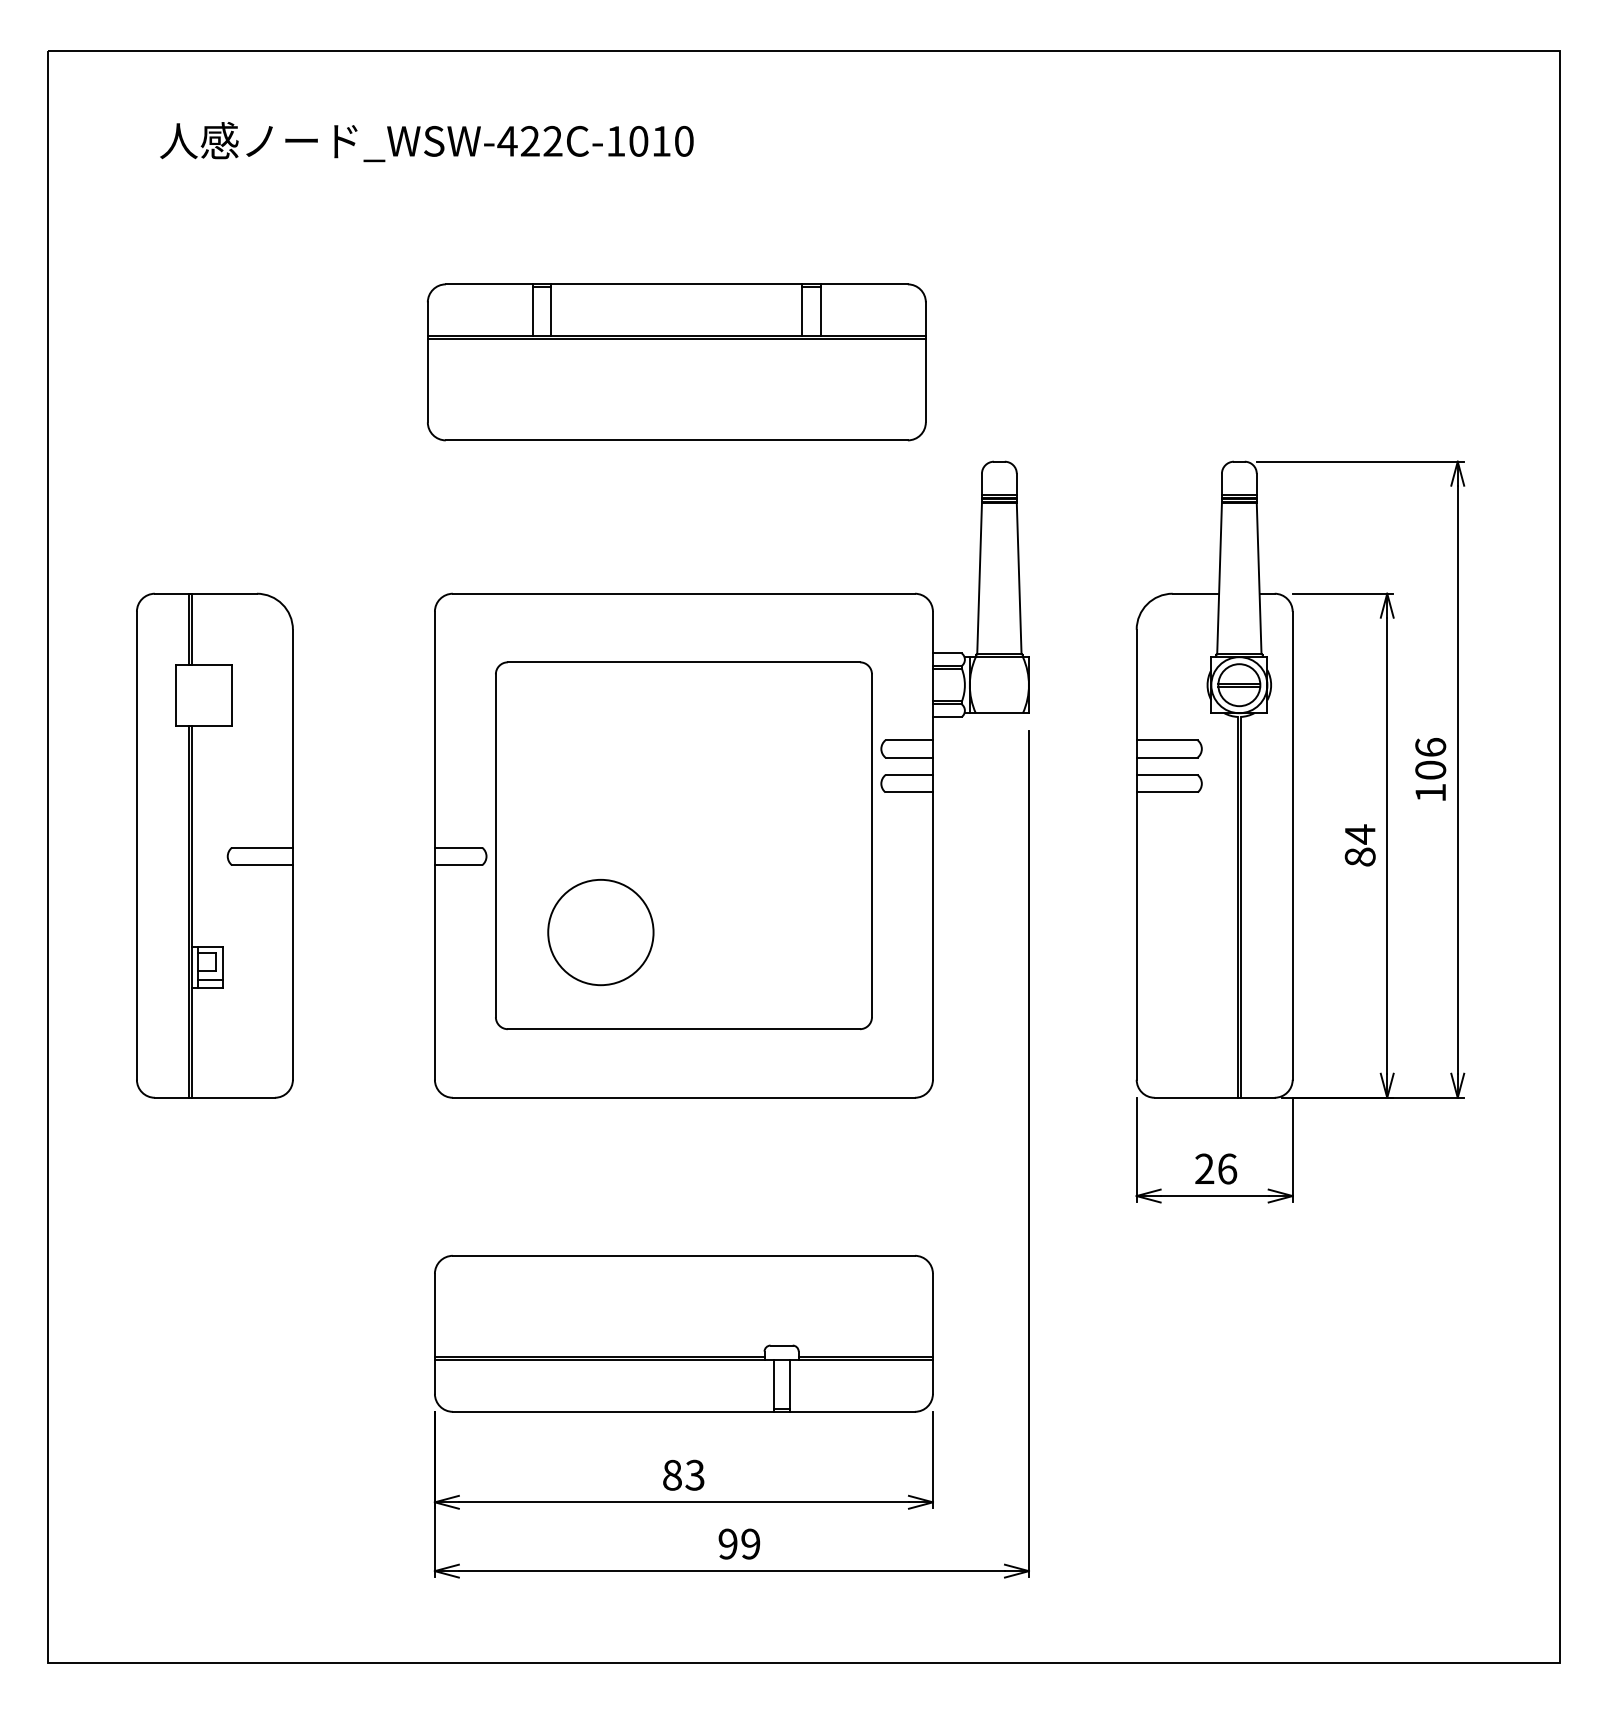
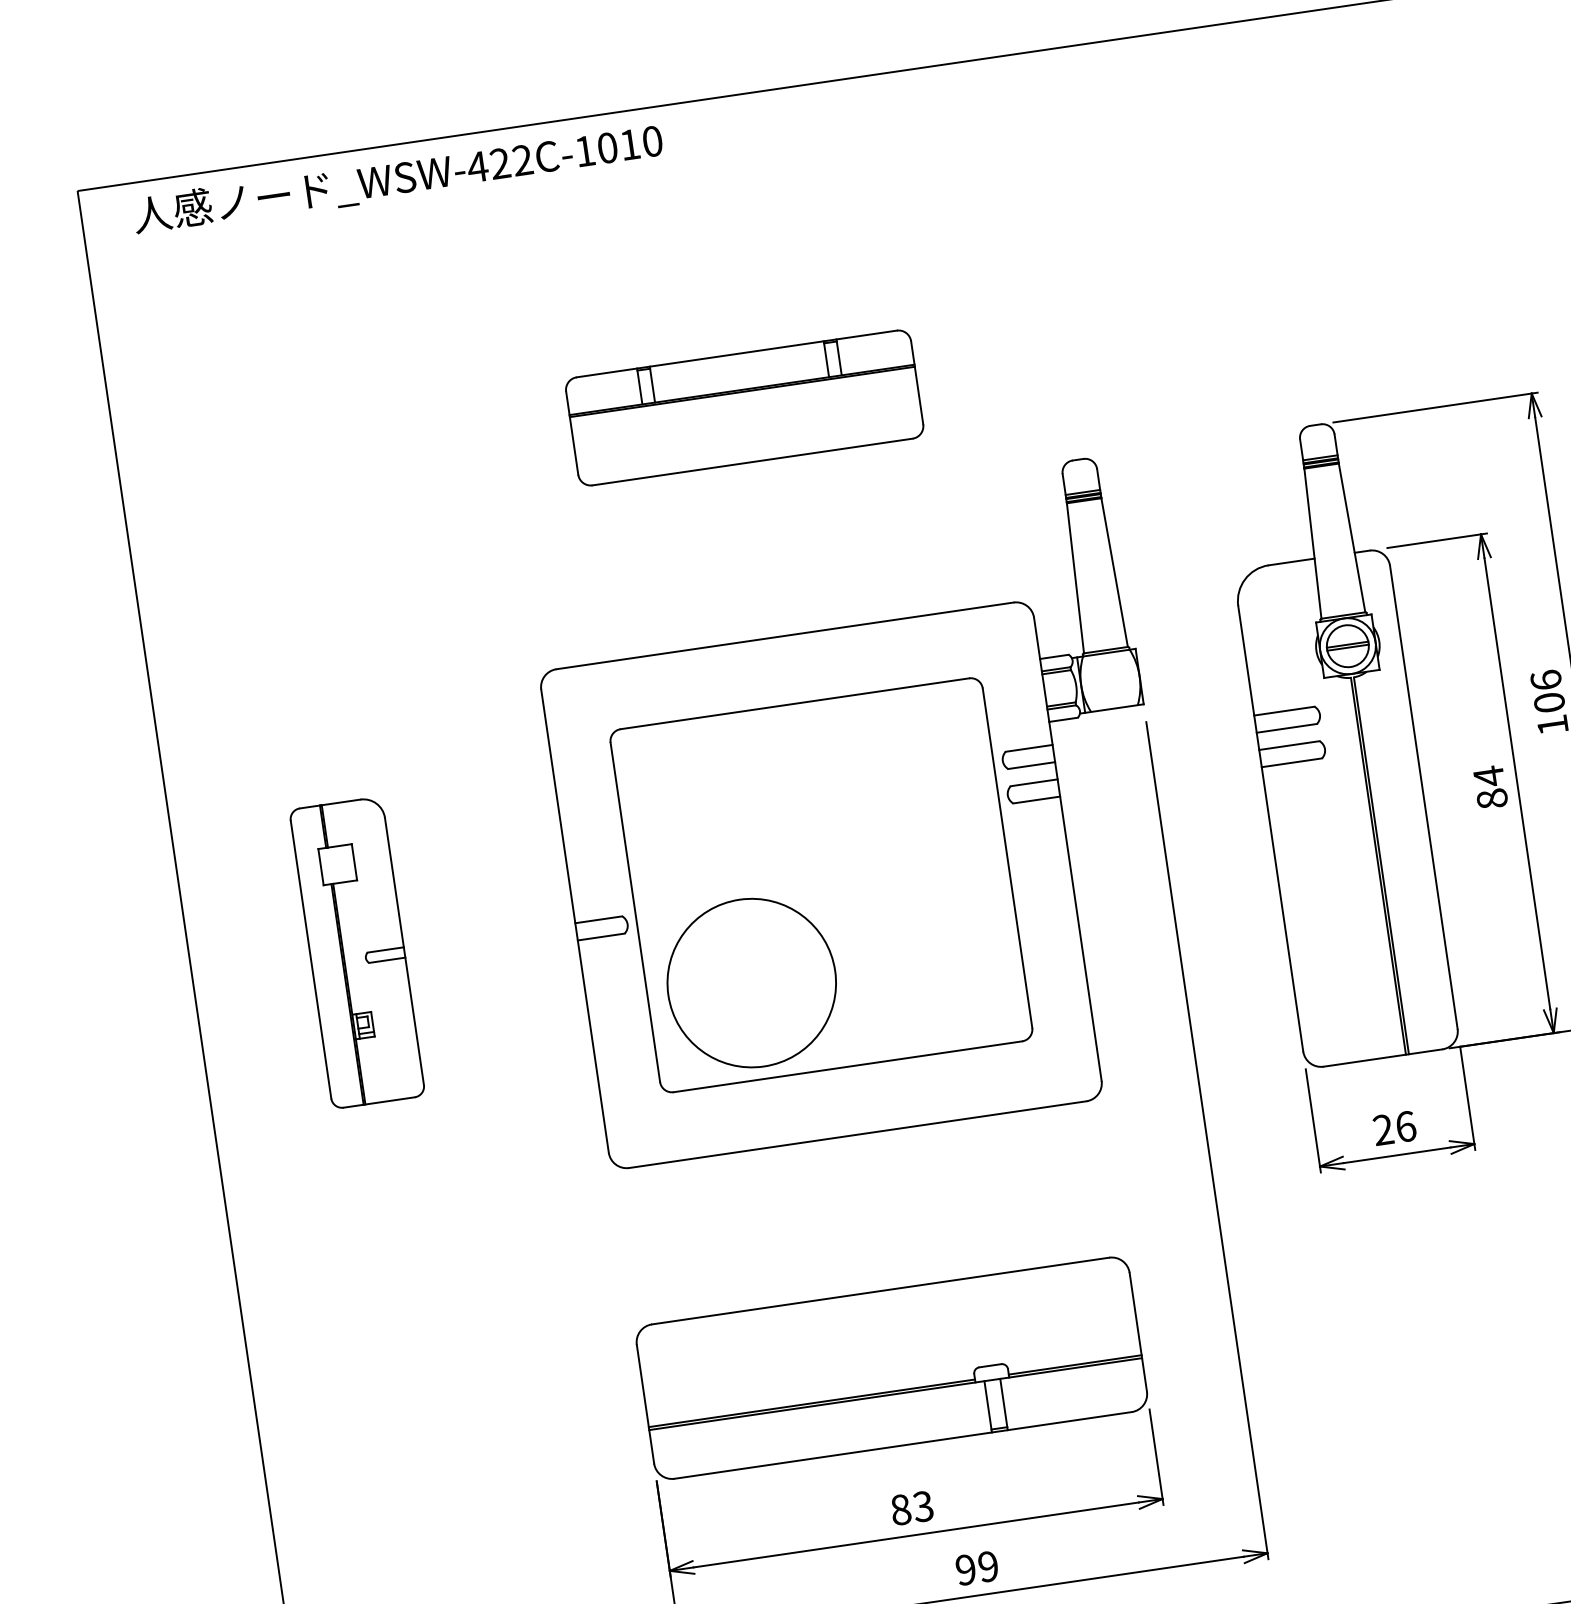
text: (426, 142) -> (397, 179), moved
part: (676, 362) -> (744, 408), size x0.7
part: (214, 845) -> (356, 952), size x0.6
circle: (600, 932) -> (751, 983), size x1.6

